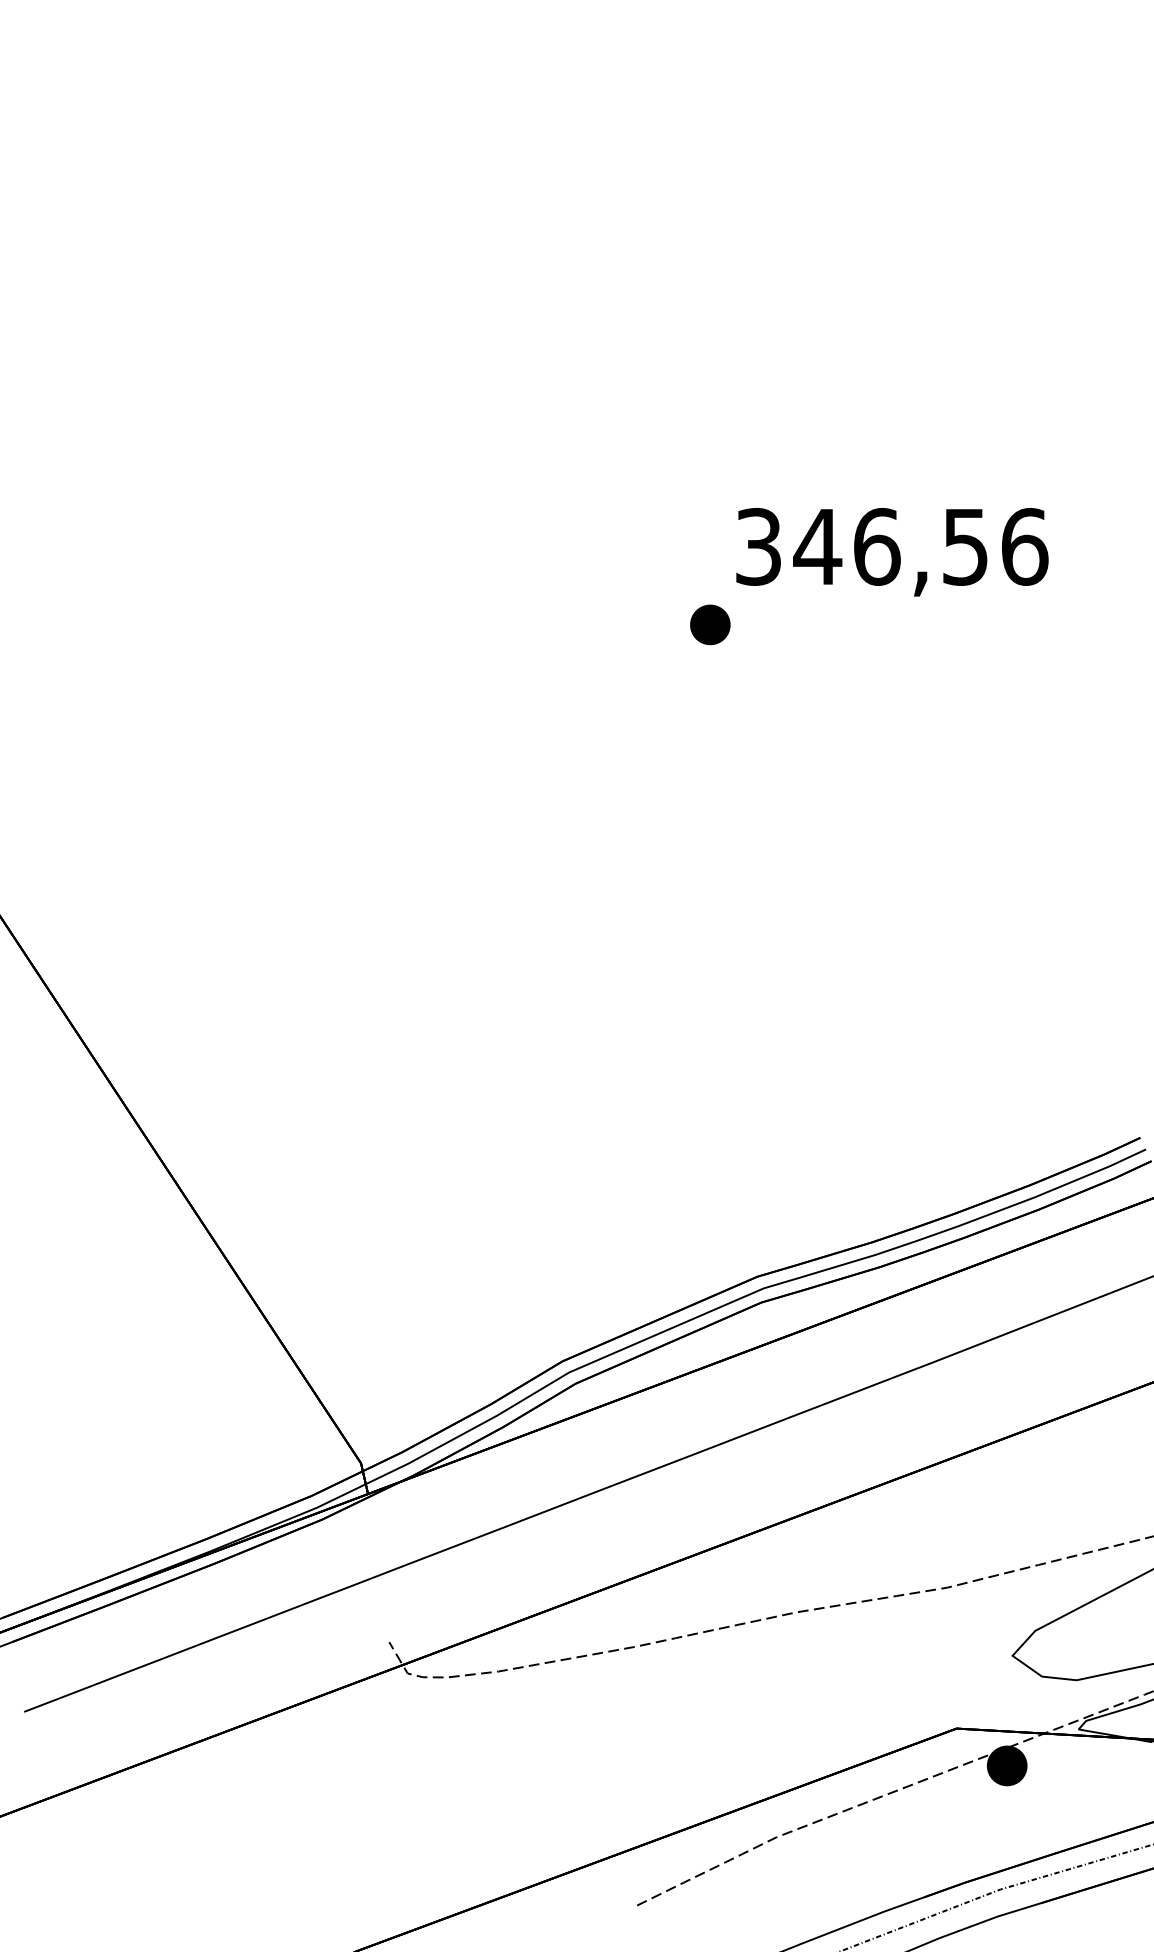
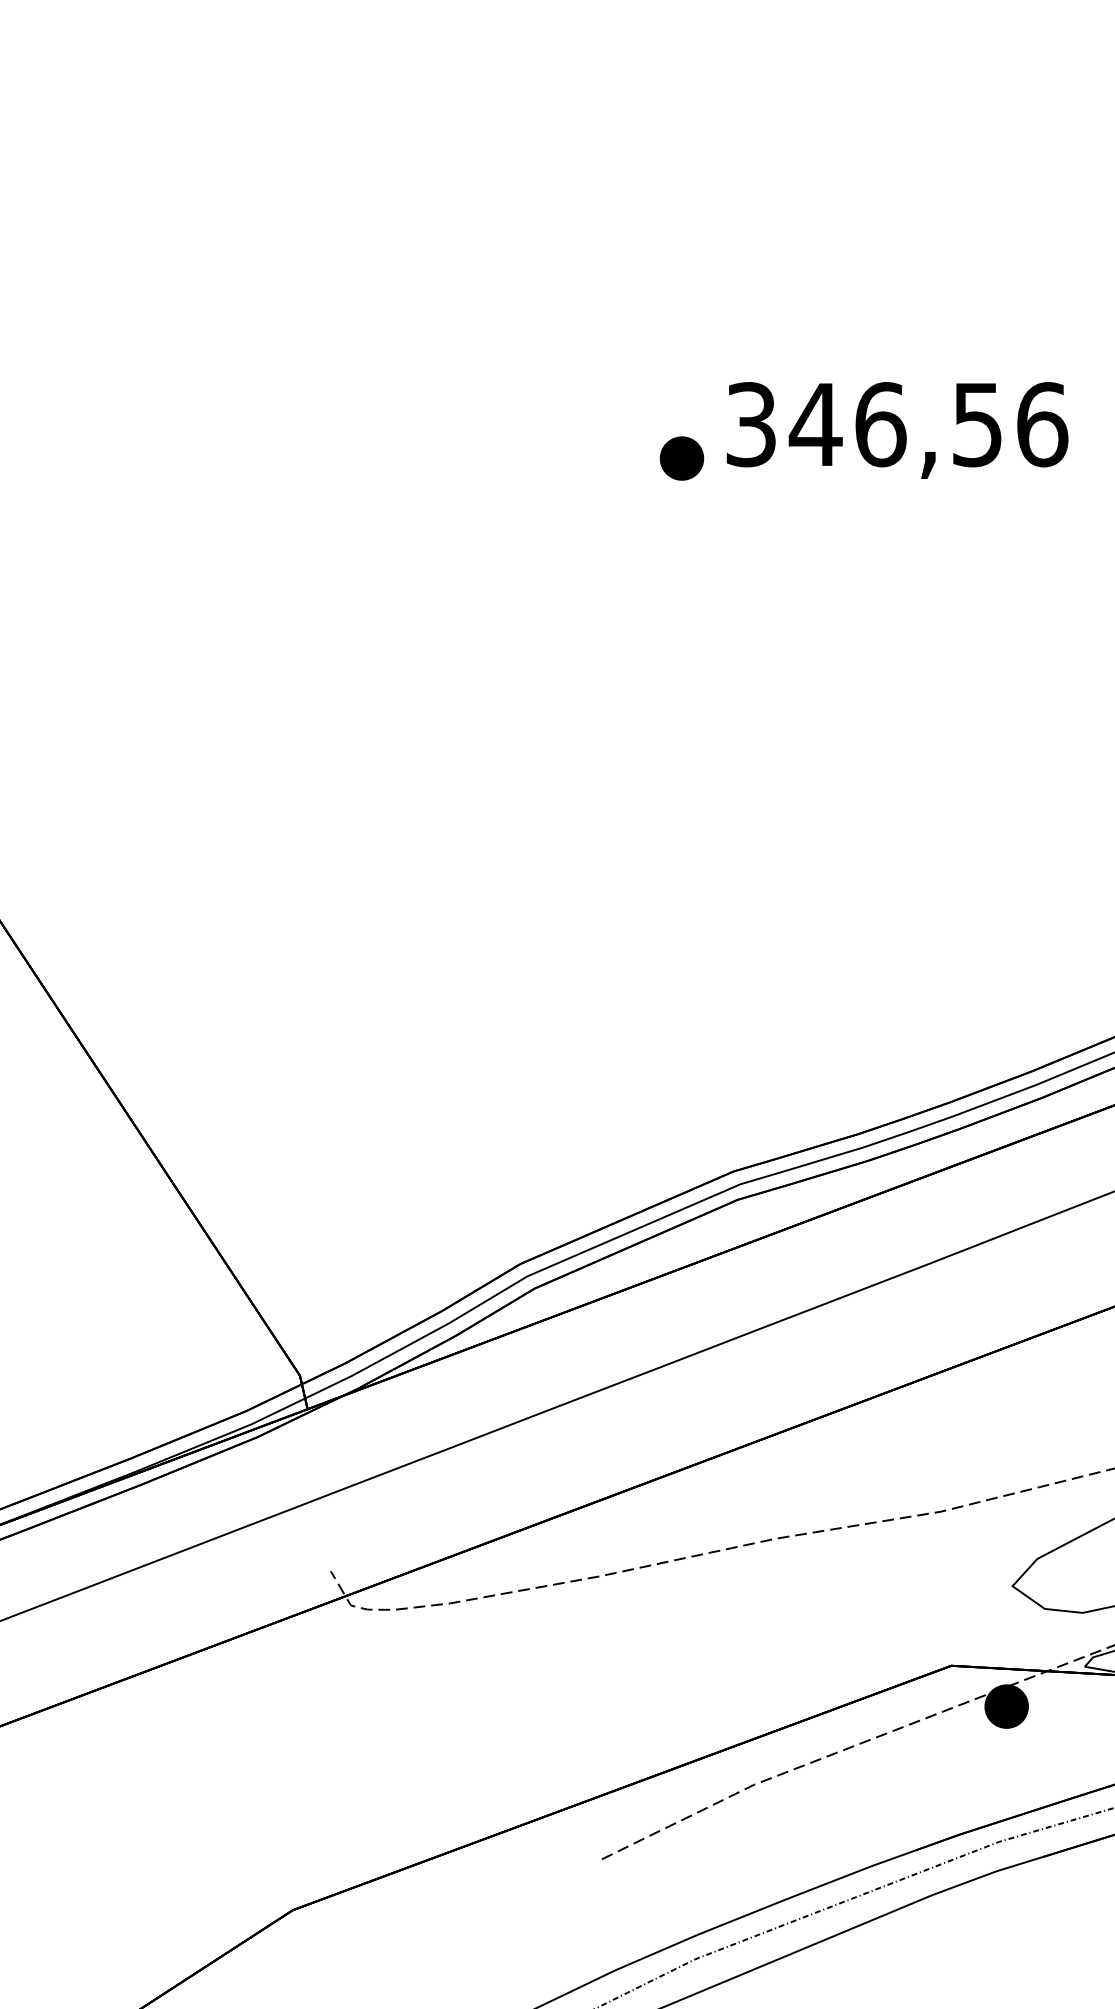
text: (892, 552) -> (897, 430), moved

